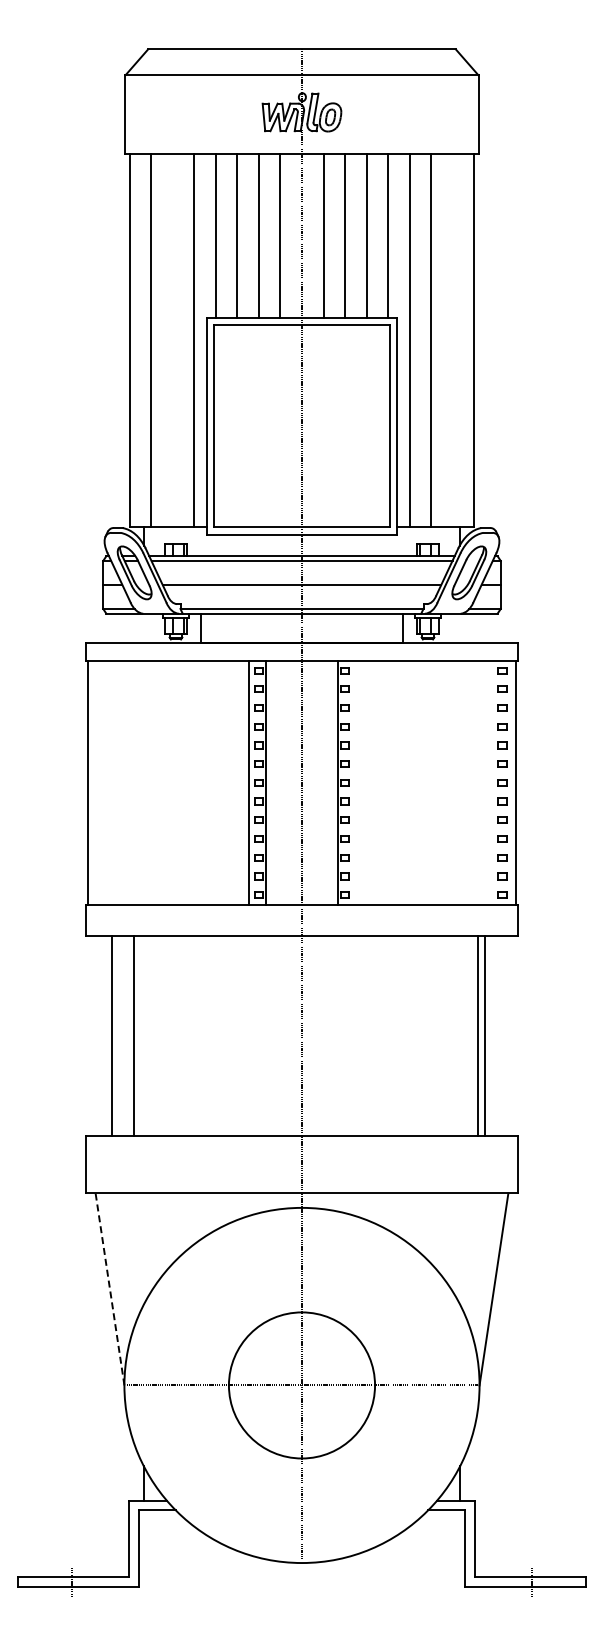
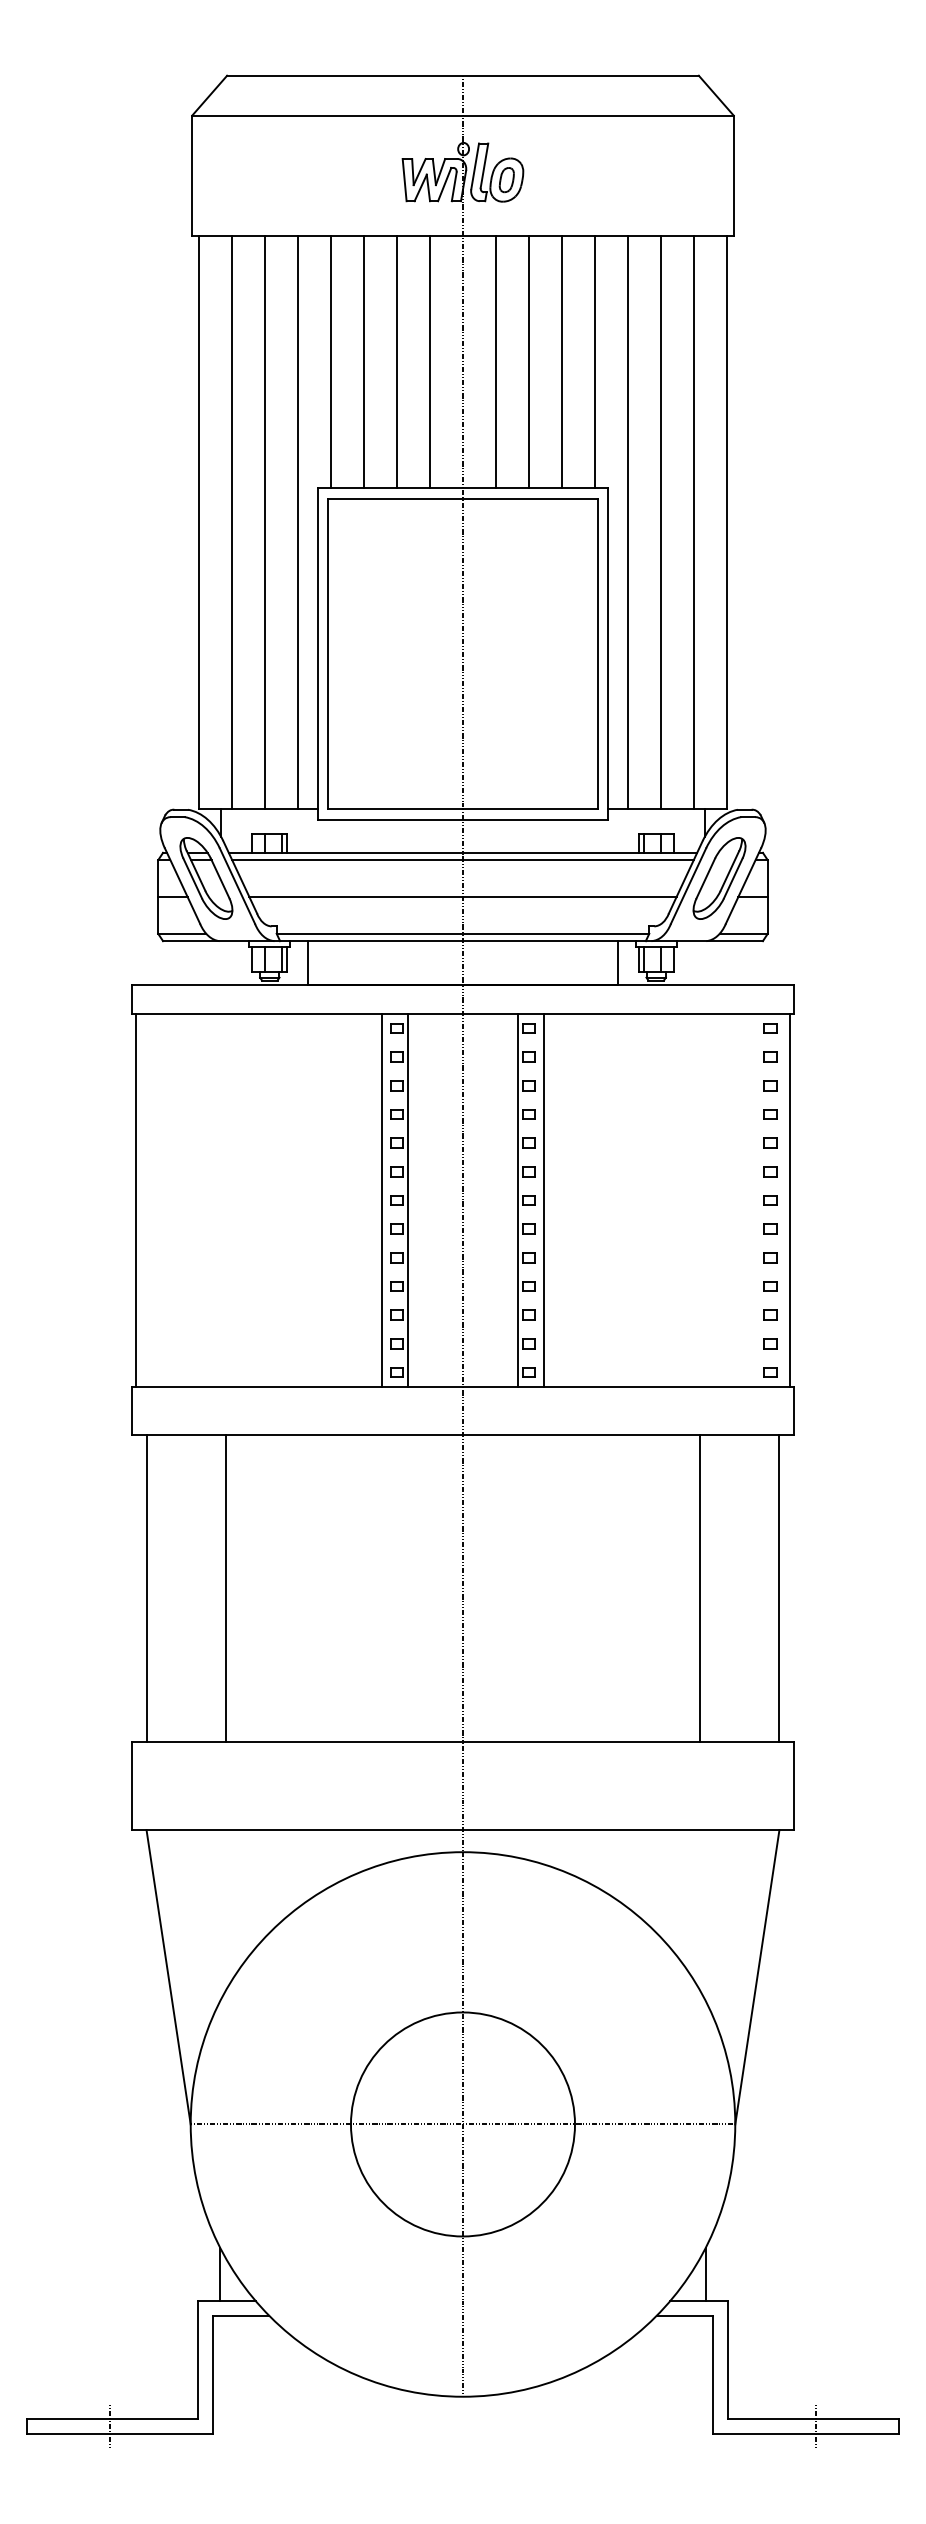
line: (172, 340) -> (264, 522), added
line: (452, 340) -> (693, 522), added
line: (354, 782) -> (543, 1199), added
line: (112, 1035) -> (226, 1587), moved
line: (133, 1035) -> (146, 1587), moved
line: (477, 1035) -> (699, 1587), moved
line: (485, 1035) -> (779, 1587), moved
line: (109, 1288) -> (167, 1975), dashed -> solid

